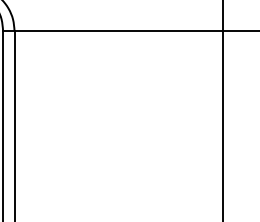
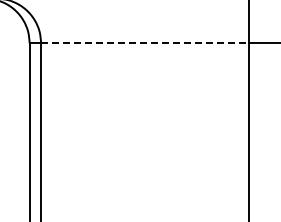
line: (118, 31) -> (145, 43), solid -> dashed

